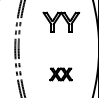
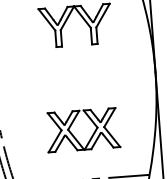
part: (60, 74) -> (81, 130), size x1.67

